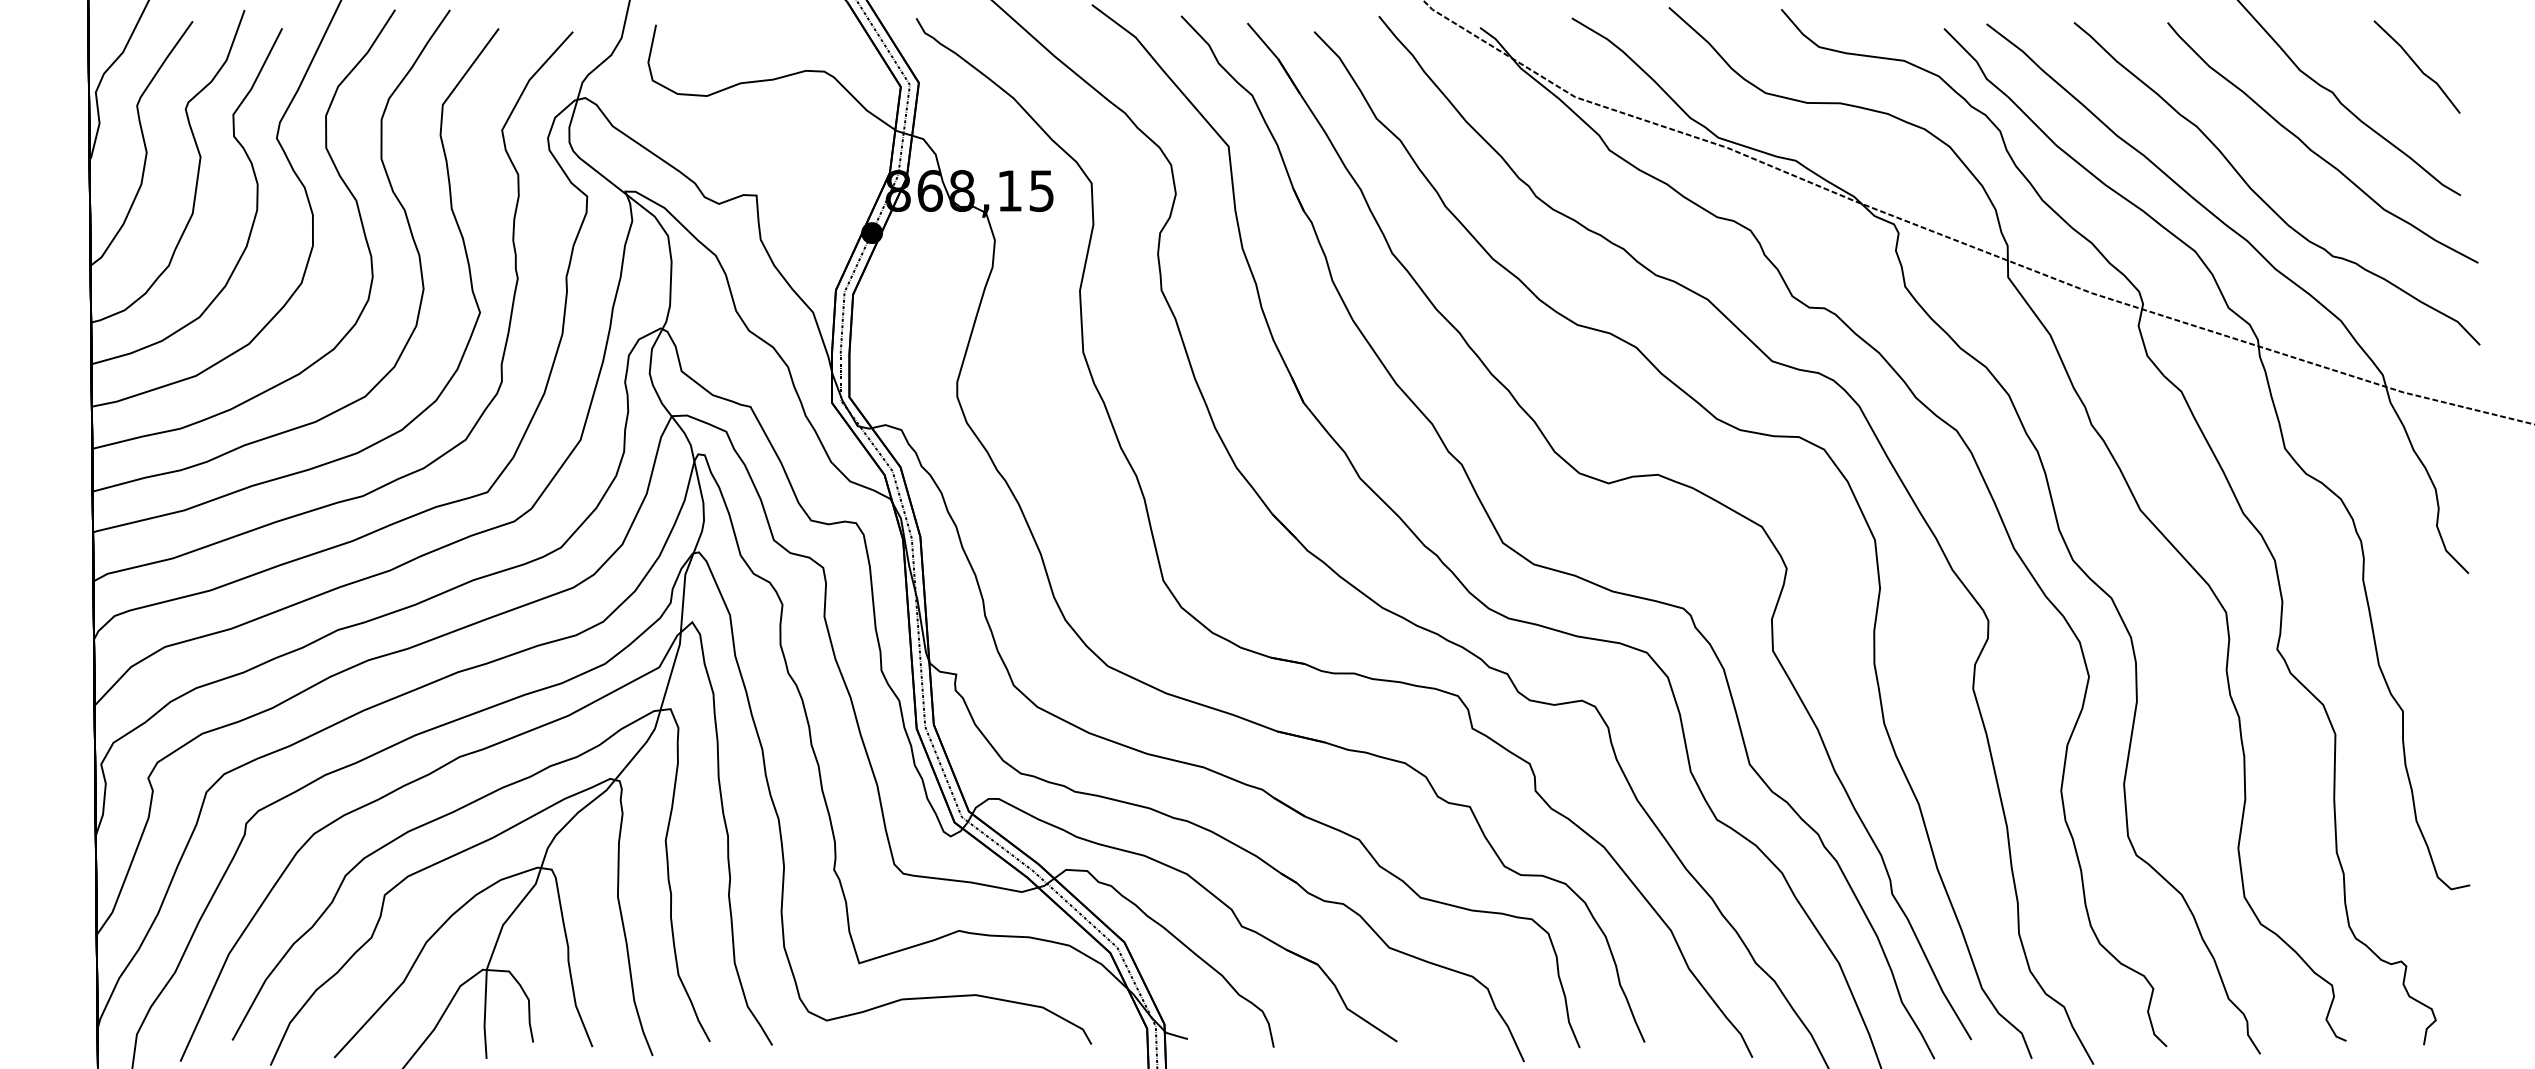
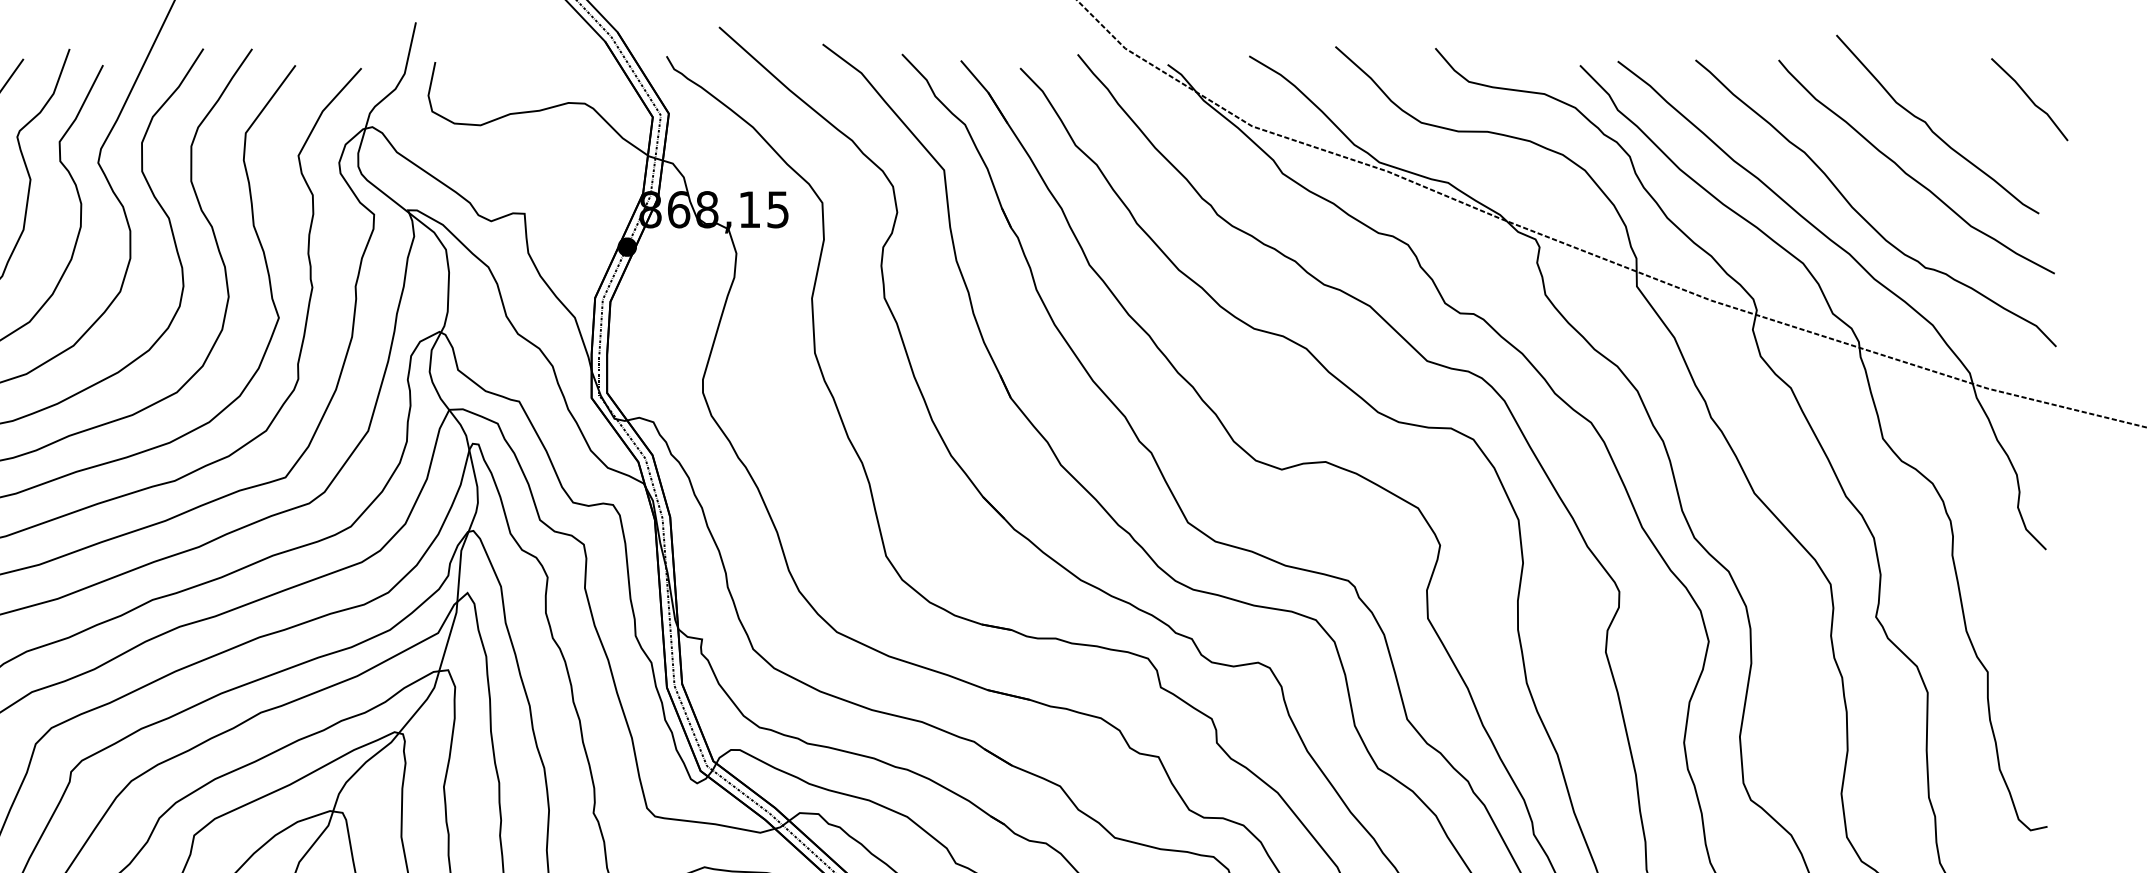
line: (2416, 66) -> (2029, 99), moved

